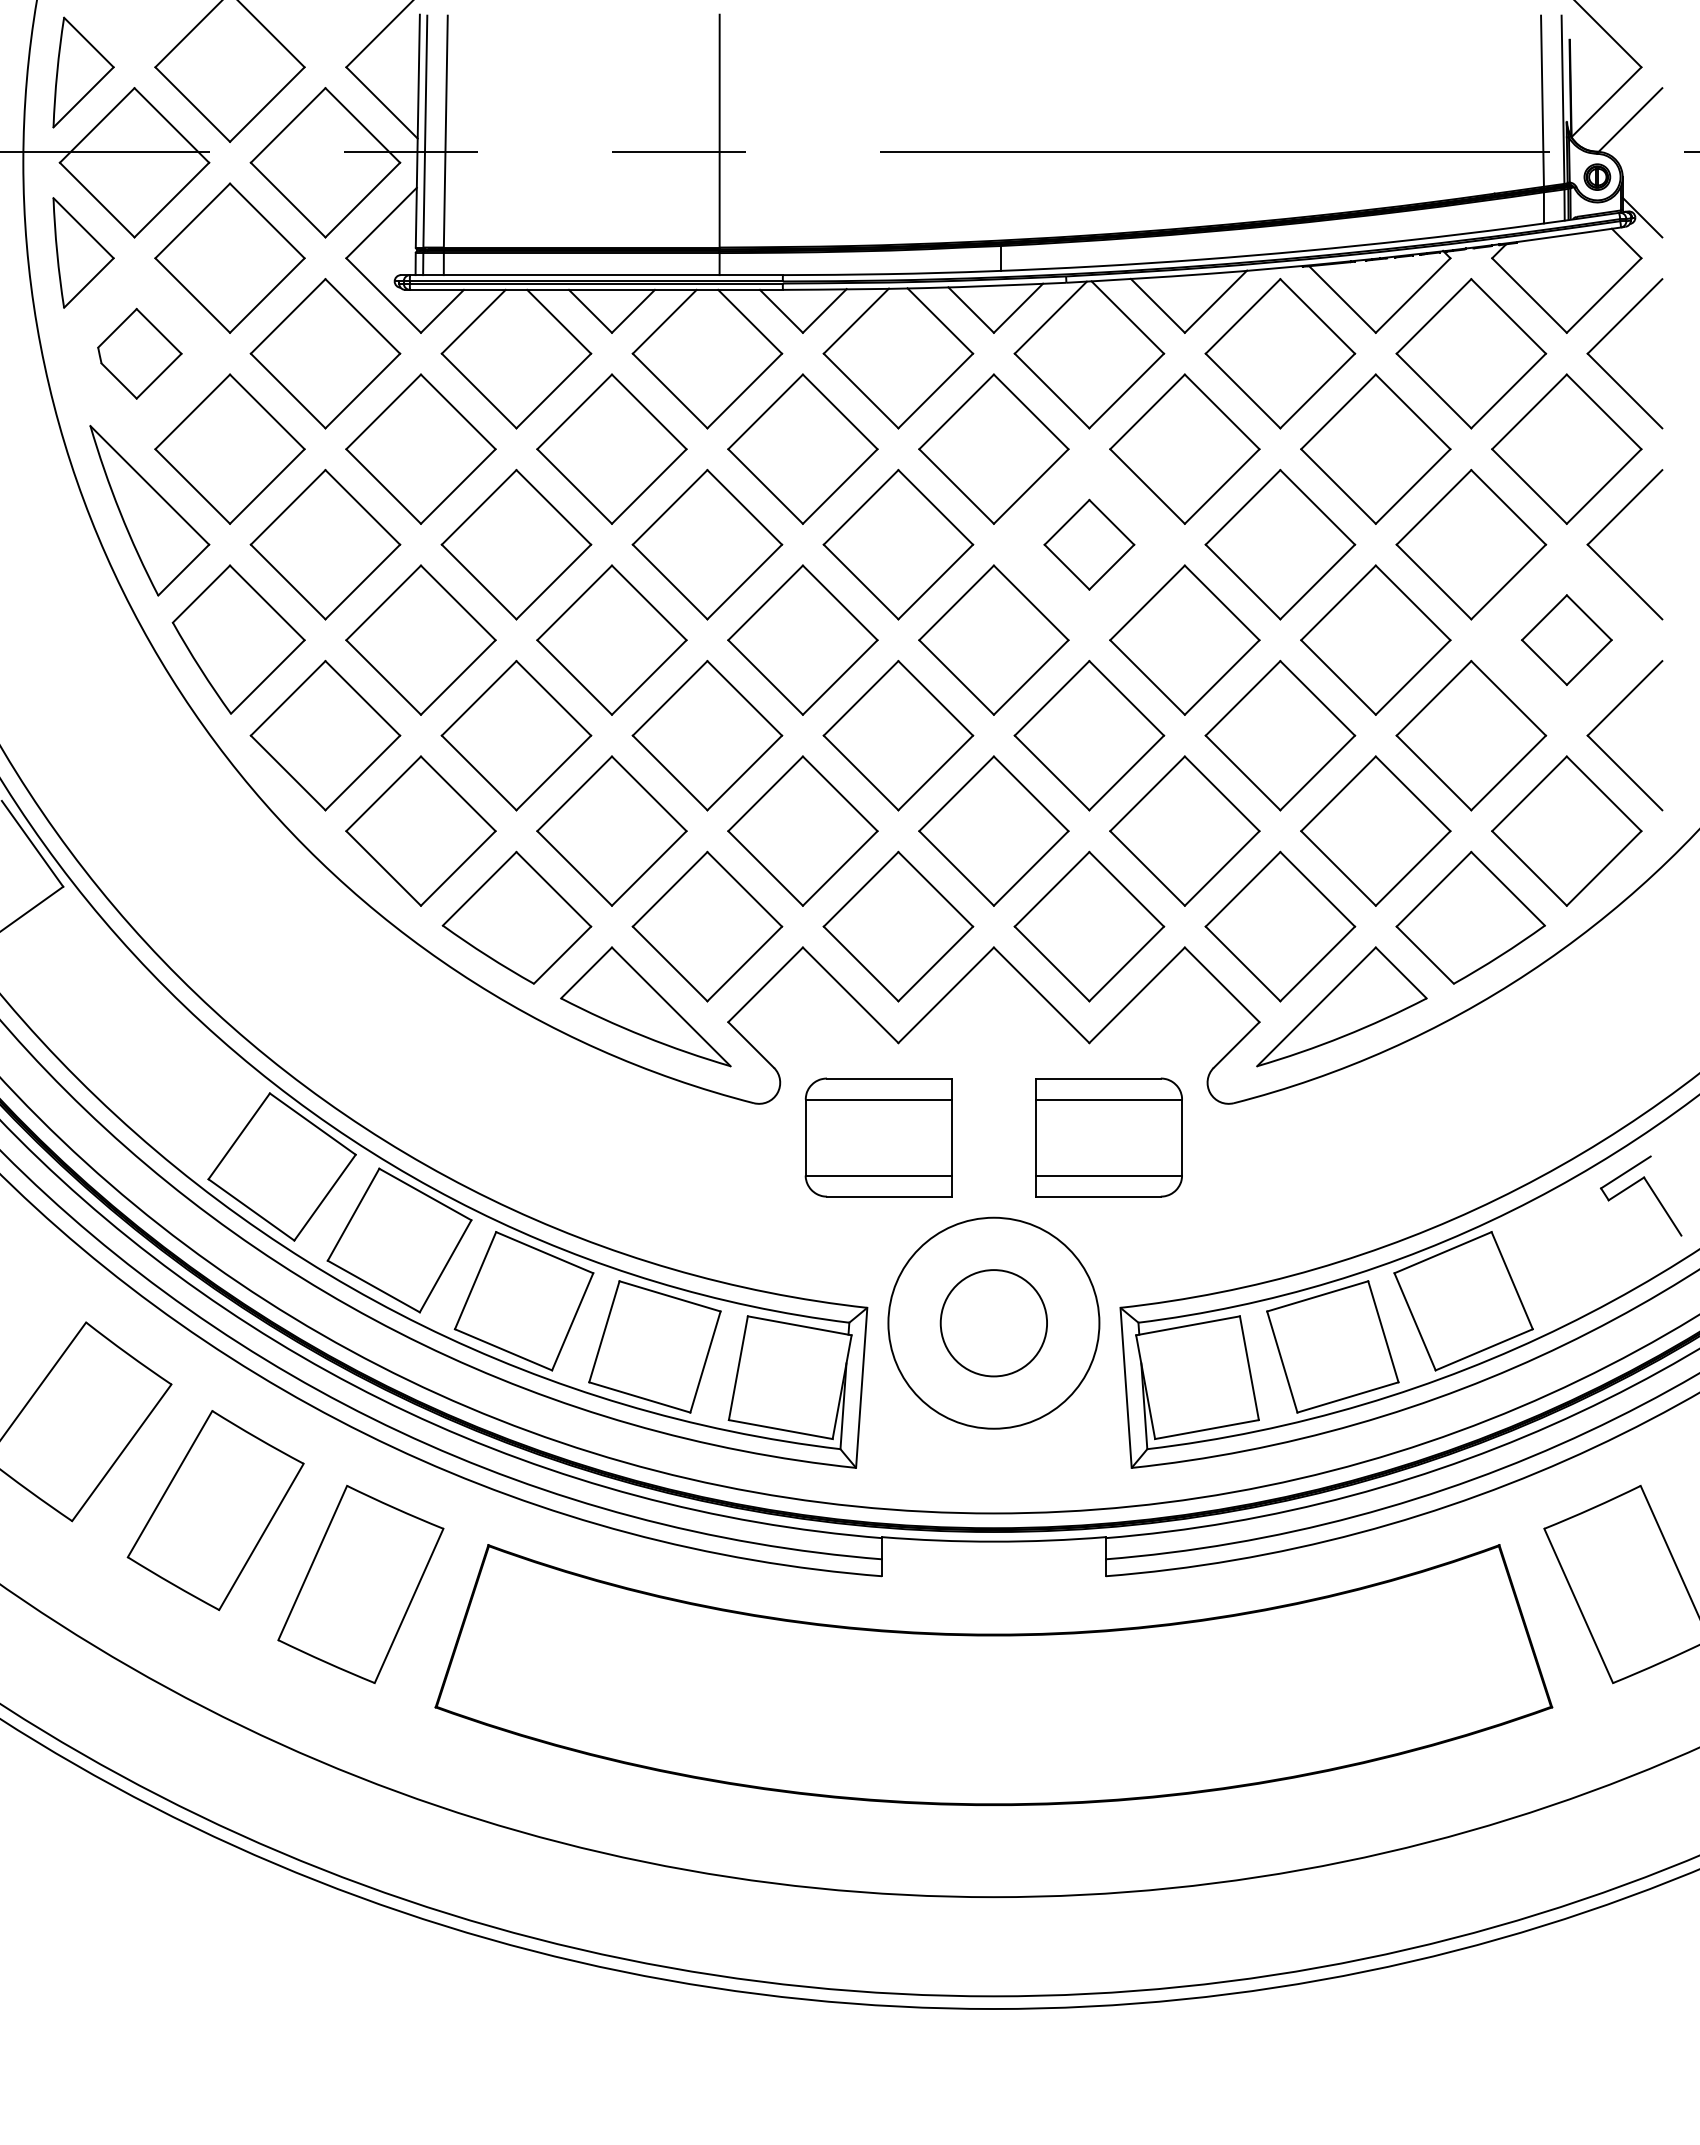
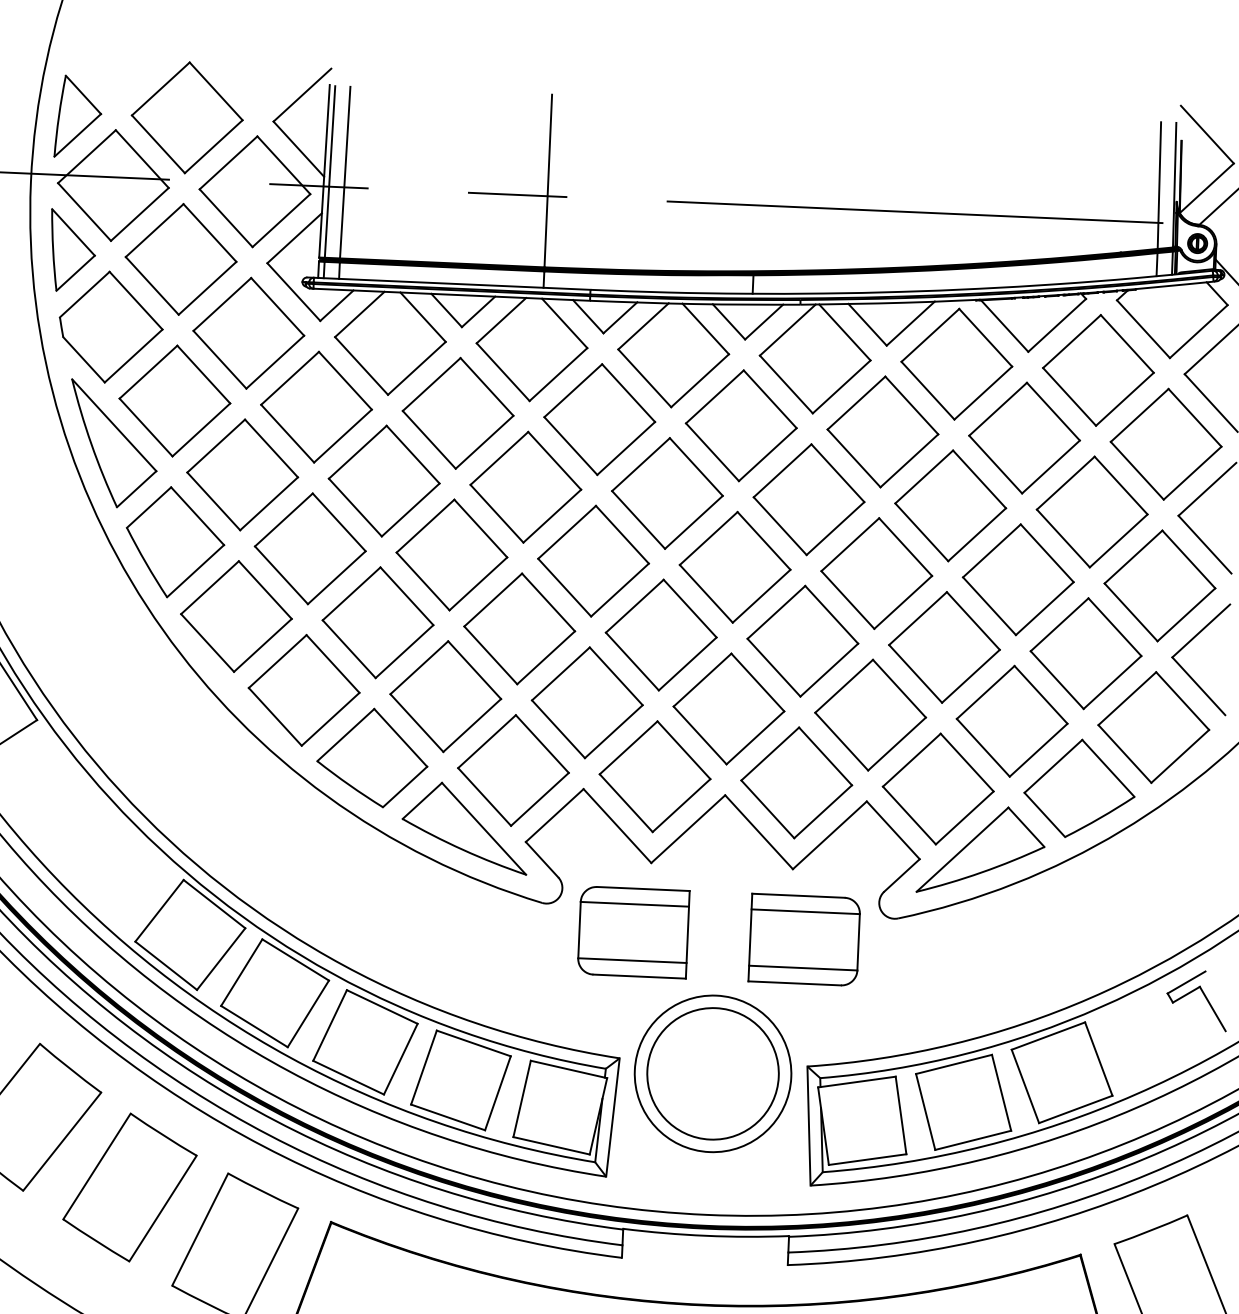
part: (139, 353) -> (110, 327), size x1.67
part: (1089, 544) -> (809, 499), size x1.67
part: (1566, 639) -> (1159, 585), size x1.67
circle: (993, 1322) -> (712, 1073), size x1.67

